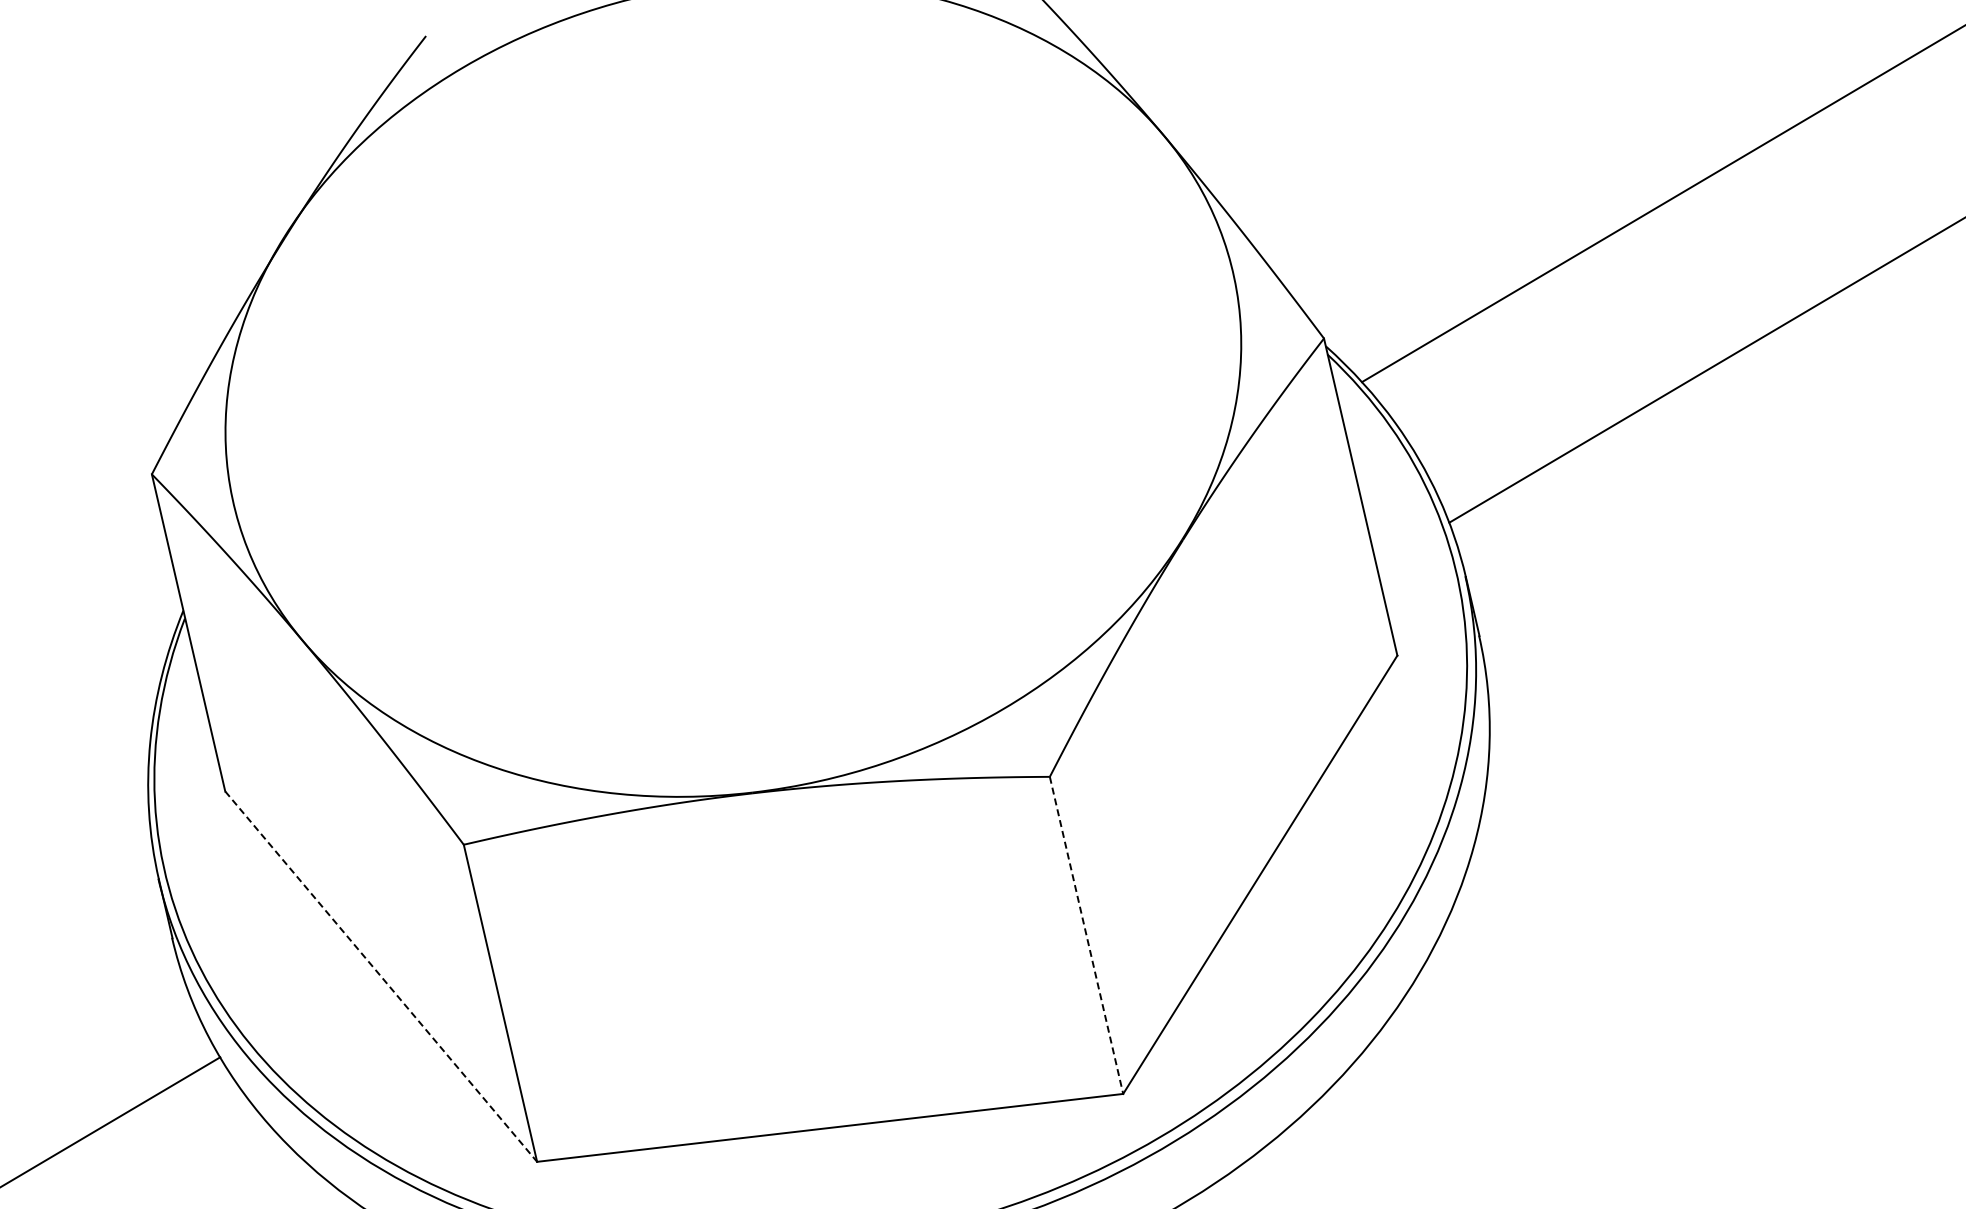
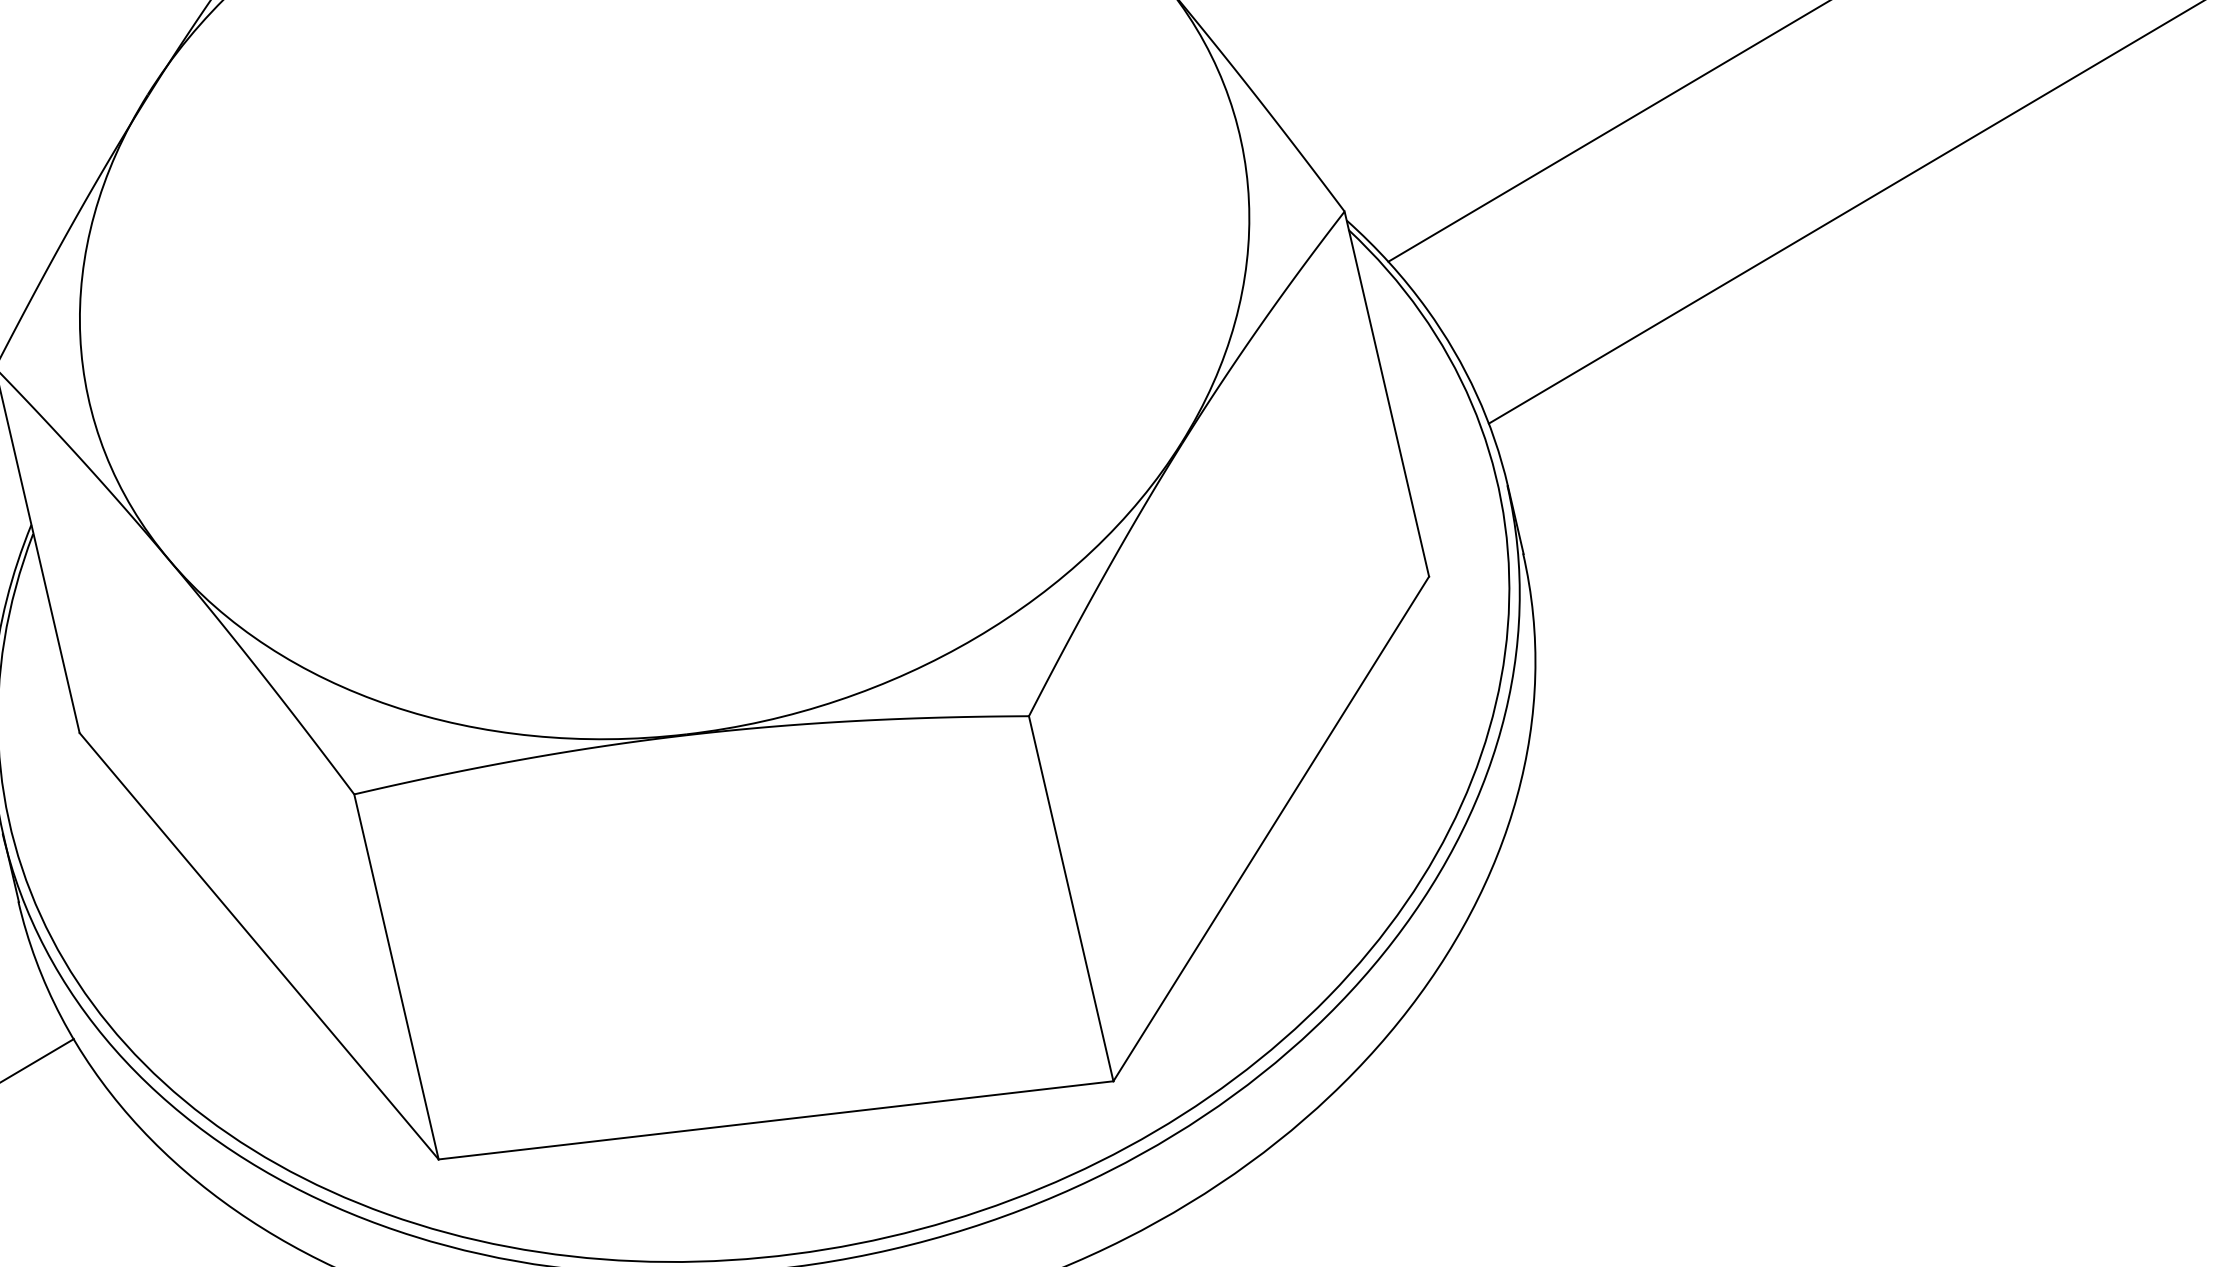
line: (1086, 935) -> (1071, 898), dashed -> solid
line: (381, 977) -> (259, 947), dashed -> solid

